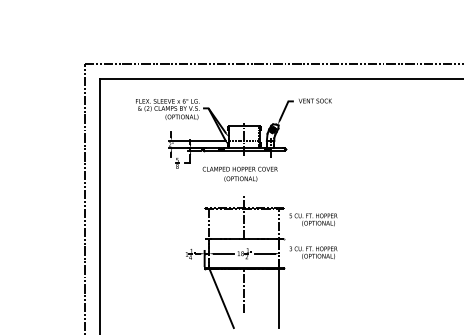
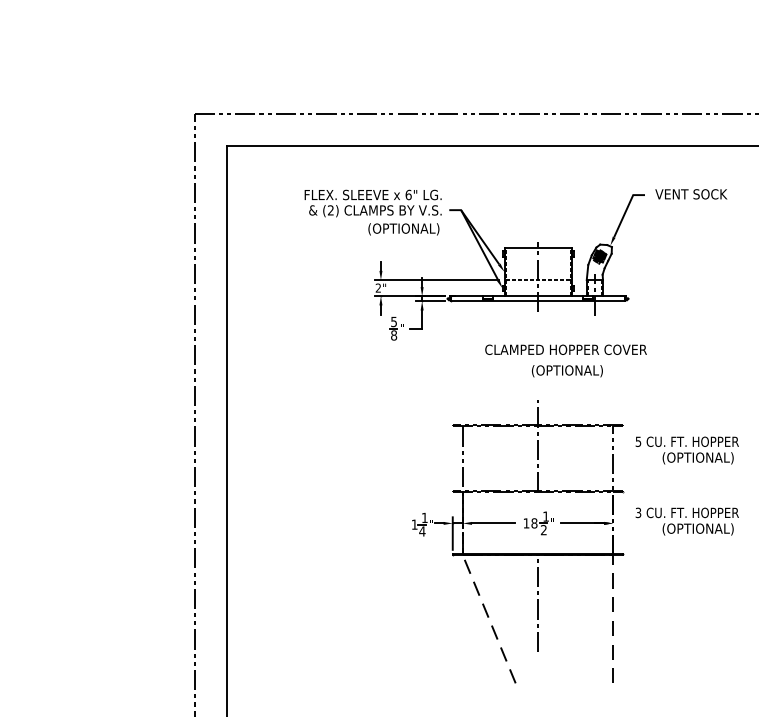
text: (239, 173) -> (564, 359), moved
line: (221, 297) -> (489, 617), solid -> dashed
line: (279, 298) -> (614, 619), solid -> dashed

